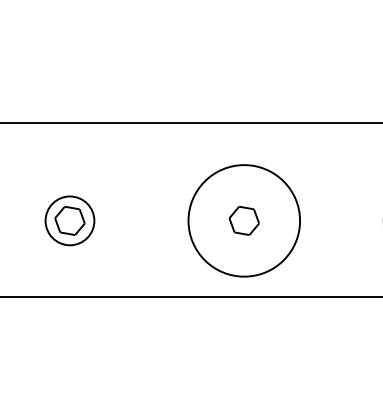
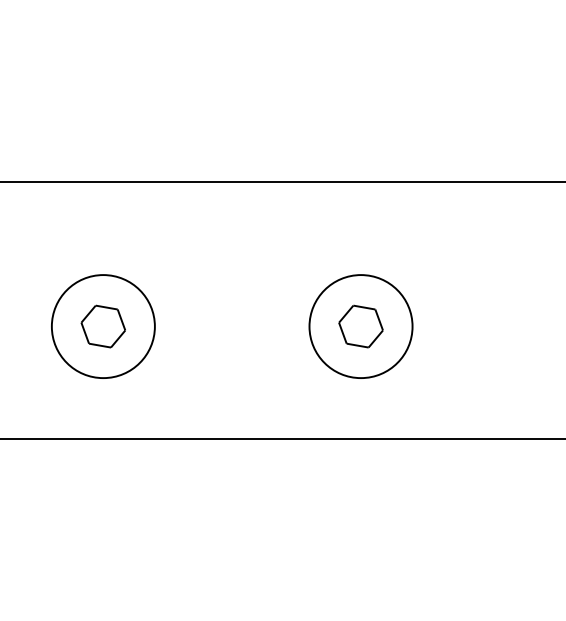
circle: (69, 220) -> (102, 326), size x1.43
circle: (244, 220) -> (361, 326), size x0.62

